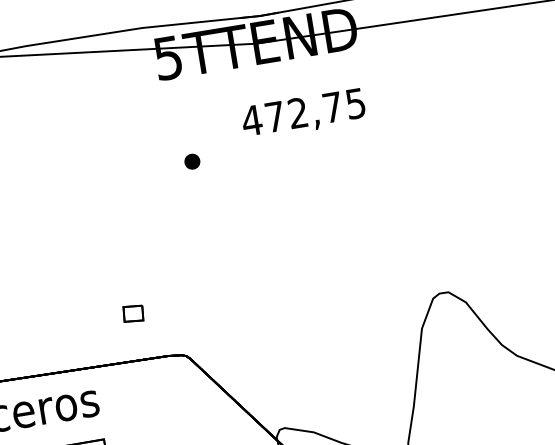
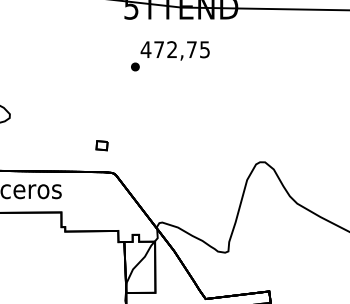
text: (302, 113) -> (174, 50), moved
part: (132, 313) -> (101, 145), moved

